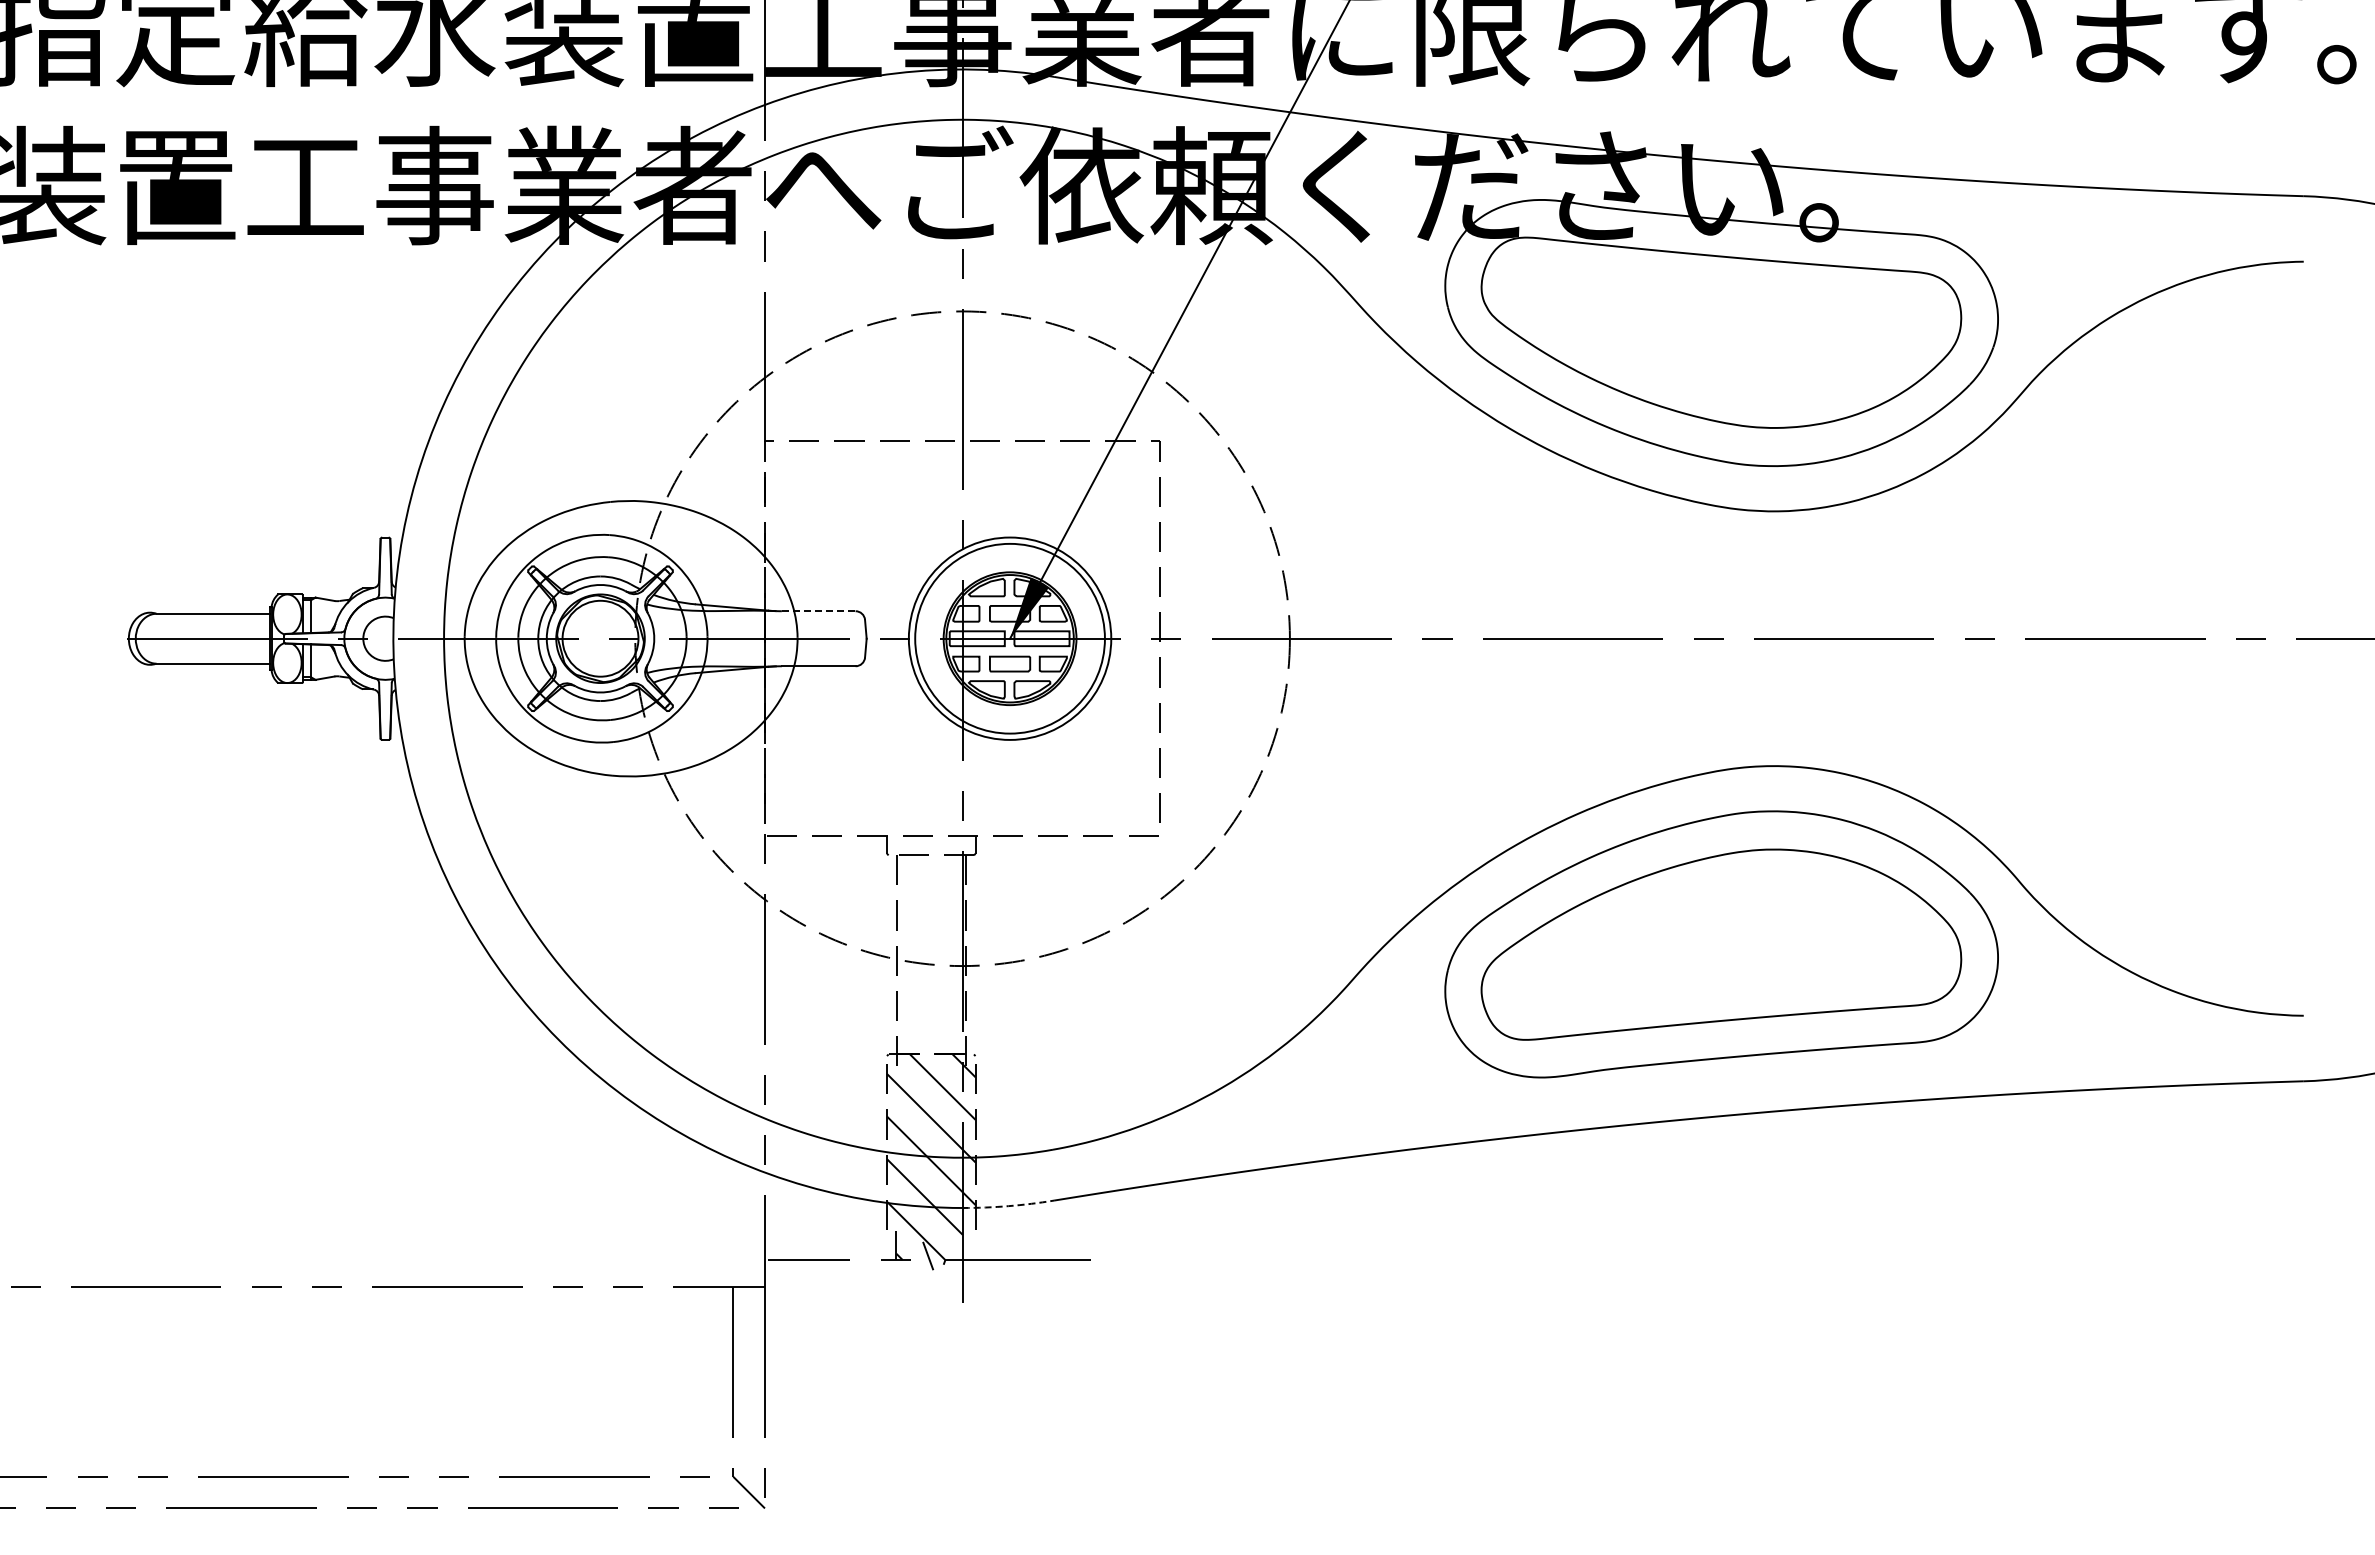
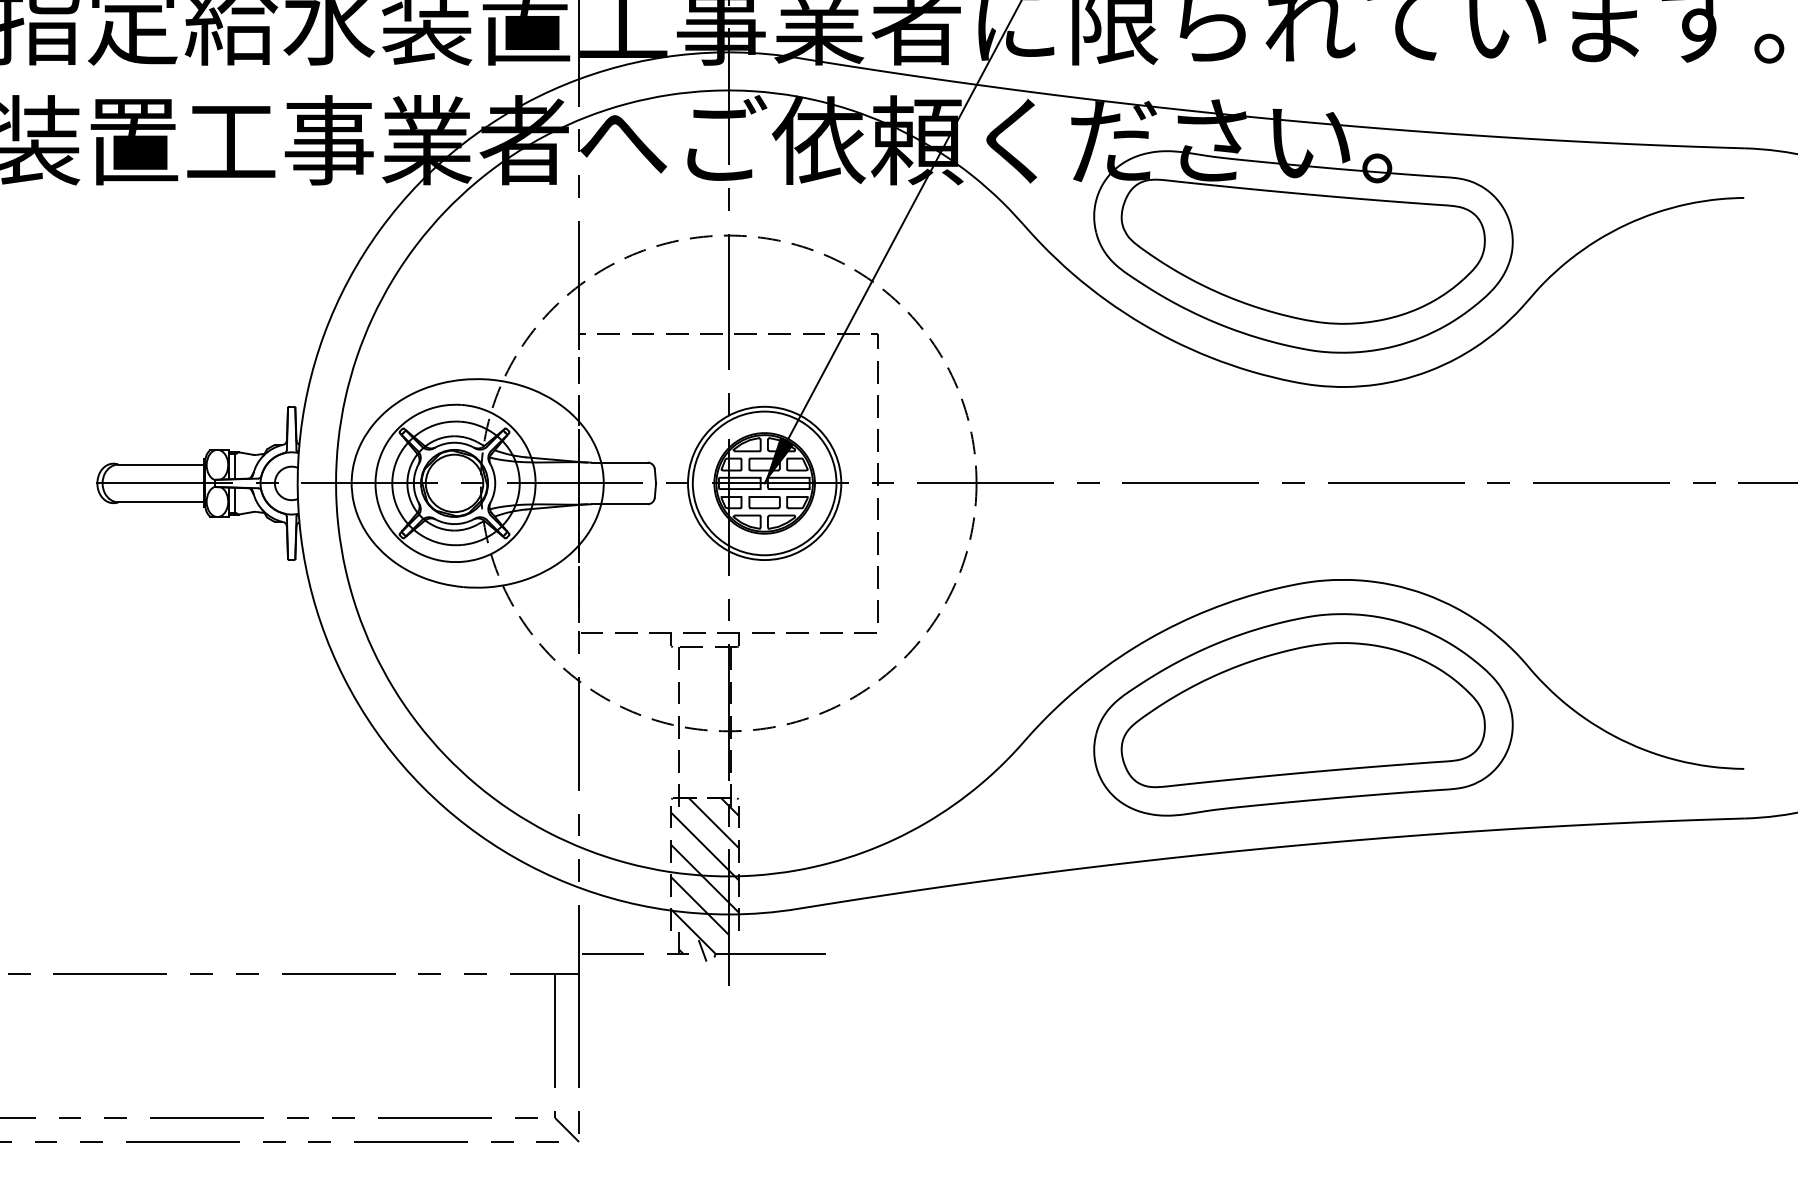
line: (818, 611) -> (619, 462), dashed -> solid
arc: (1008, 1206) -> (763, 913), dashed -> solid

